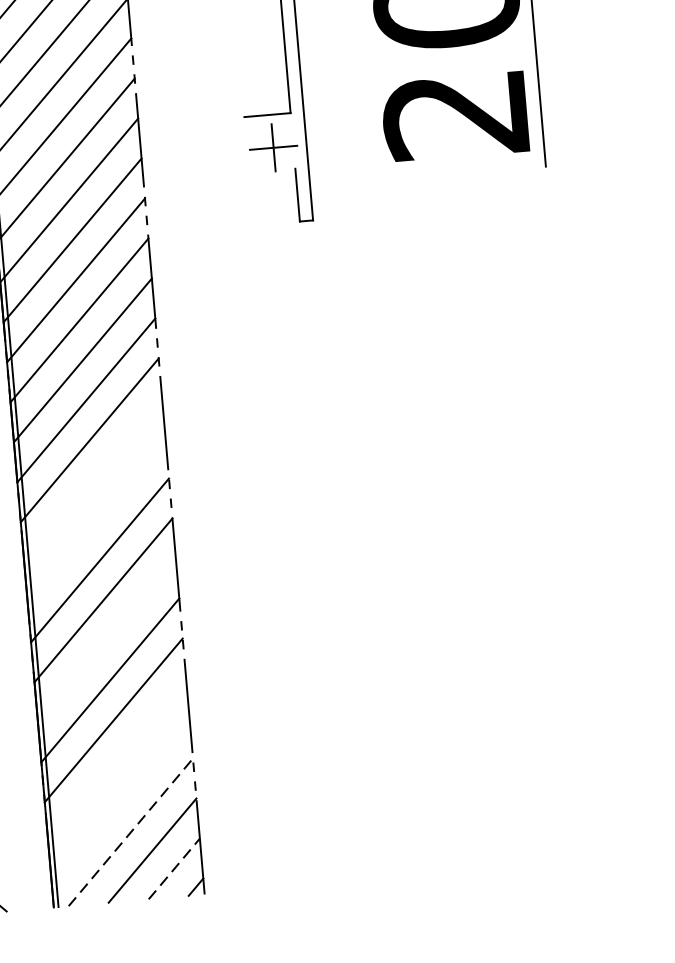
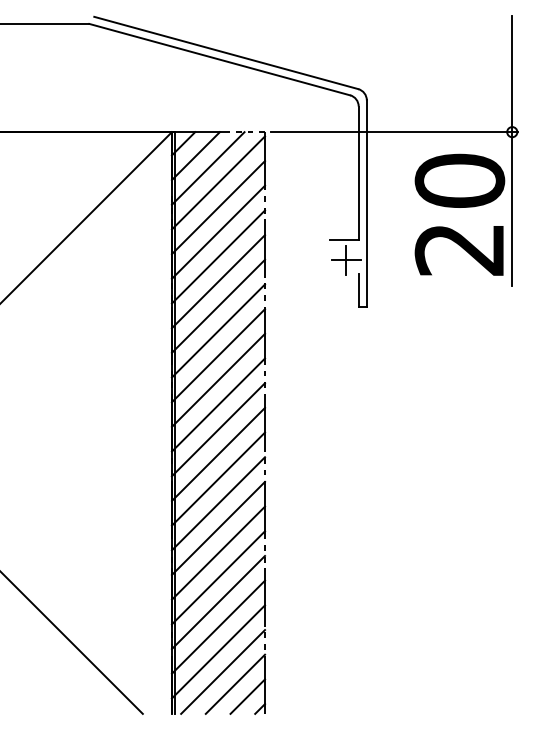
line: (93, 478) -> (218, 453), added
line: (96, 519) -> (218, 478), added
line: (106, 639) -> (218, 552), added
line: (117, 759) -> (218, 626), added
line: (120, 799) -> (218, 651), added
line: (131, 831) -> (223, 671), dashed -> solid
line: (175, 868) -> (248, 696), dashed -> solid

